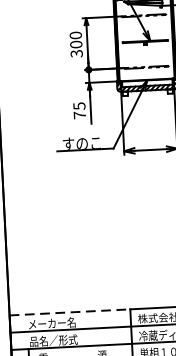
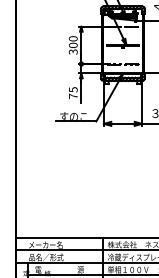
line: (70, 312) -> (59, 237), dashed -> solid

